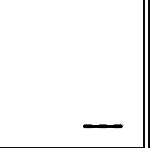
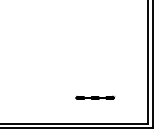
part: (103, 125) -> (95, 97), moved

